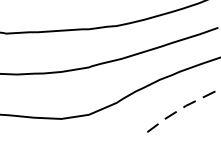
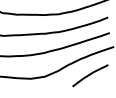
line: (177, 110) -> (89, 74), dashed -> solid

